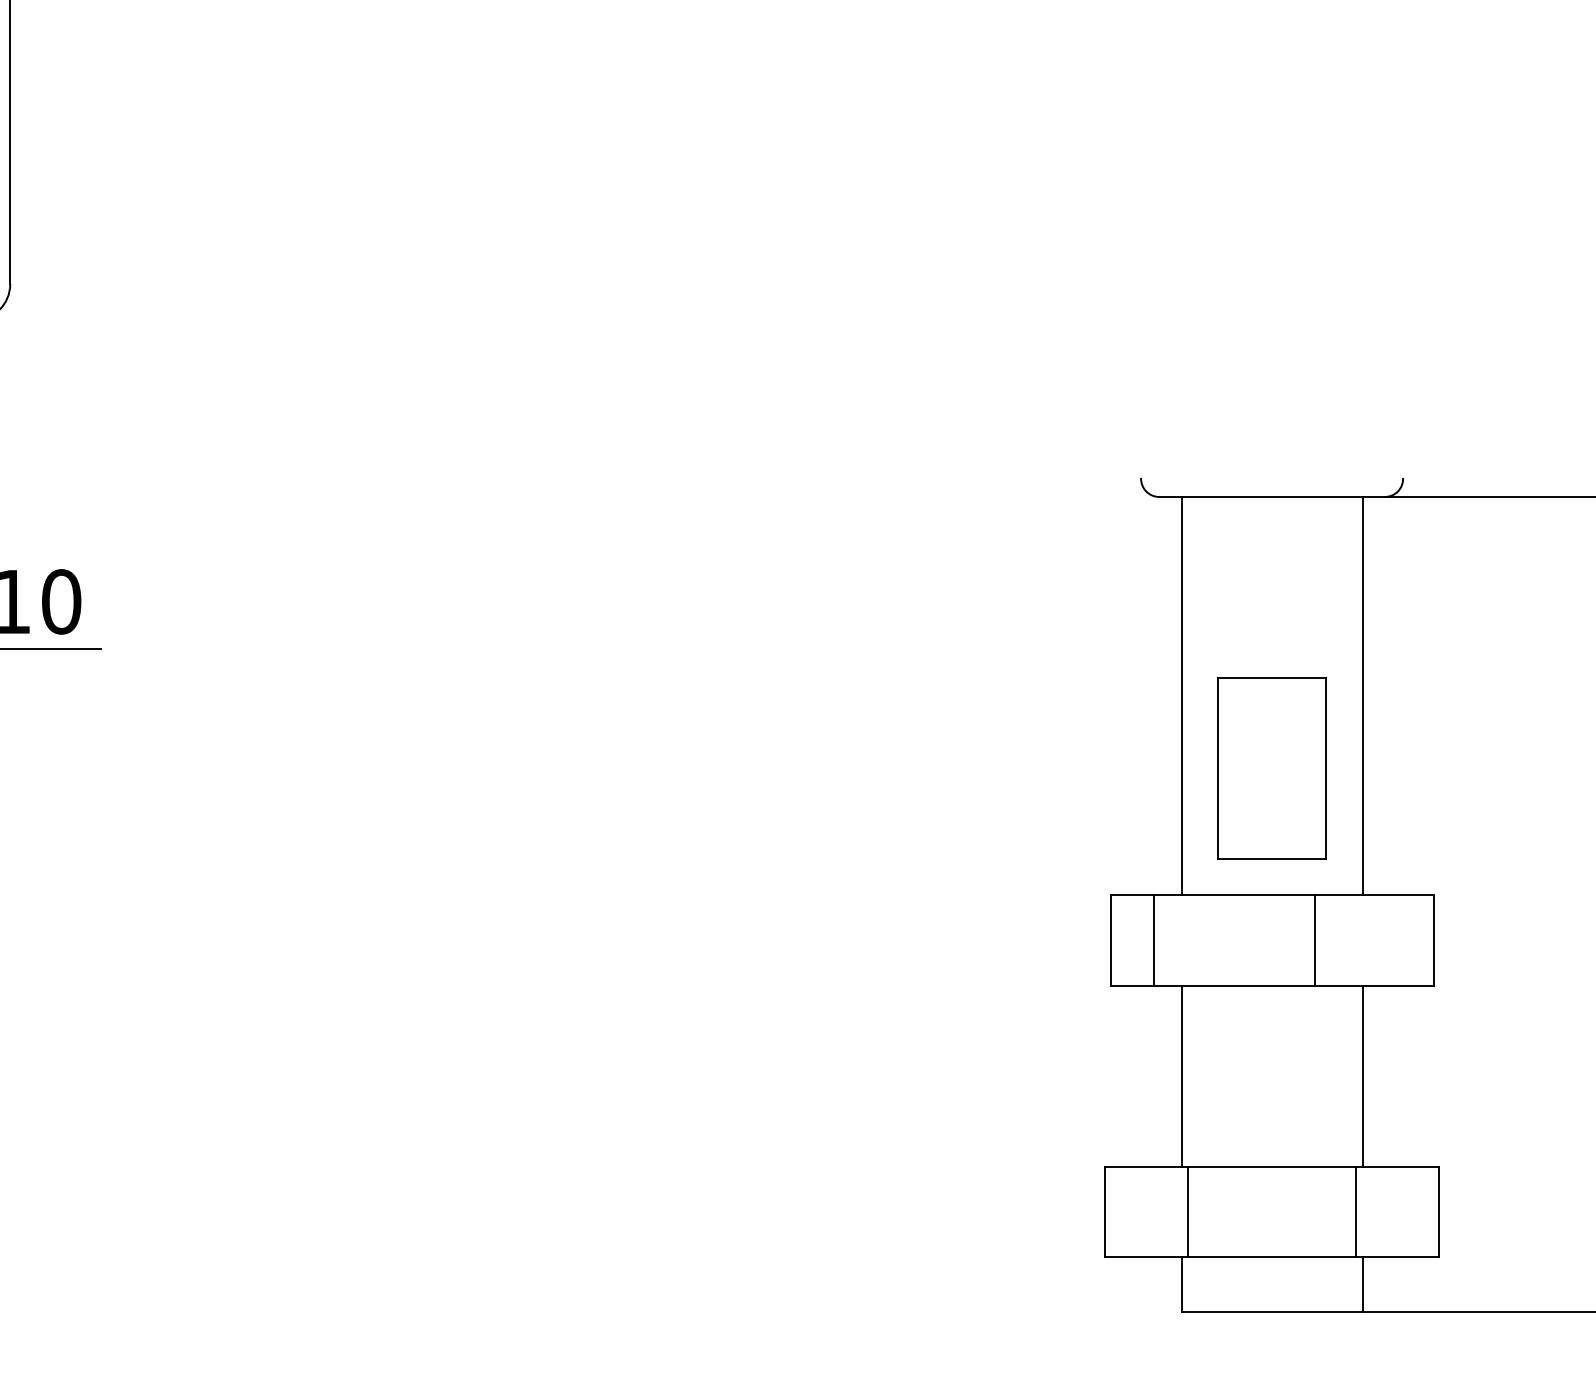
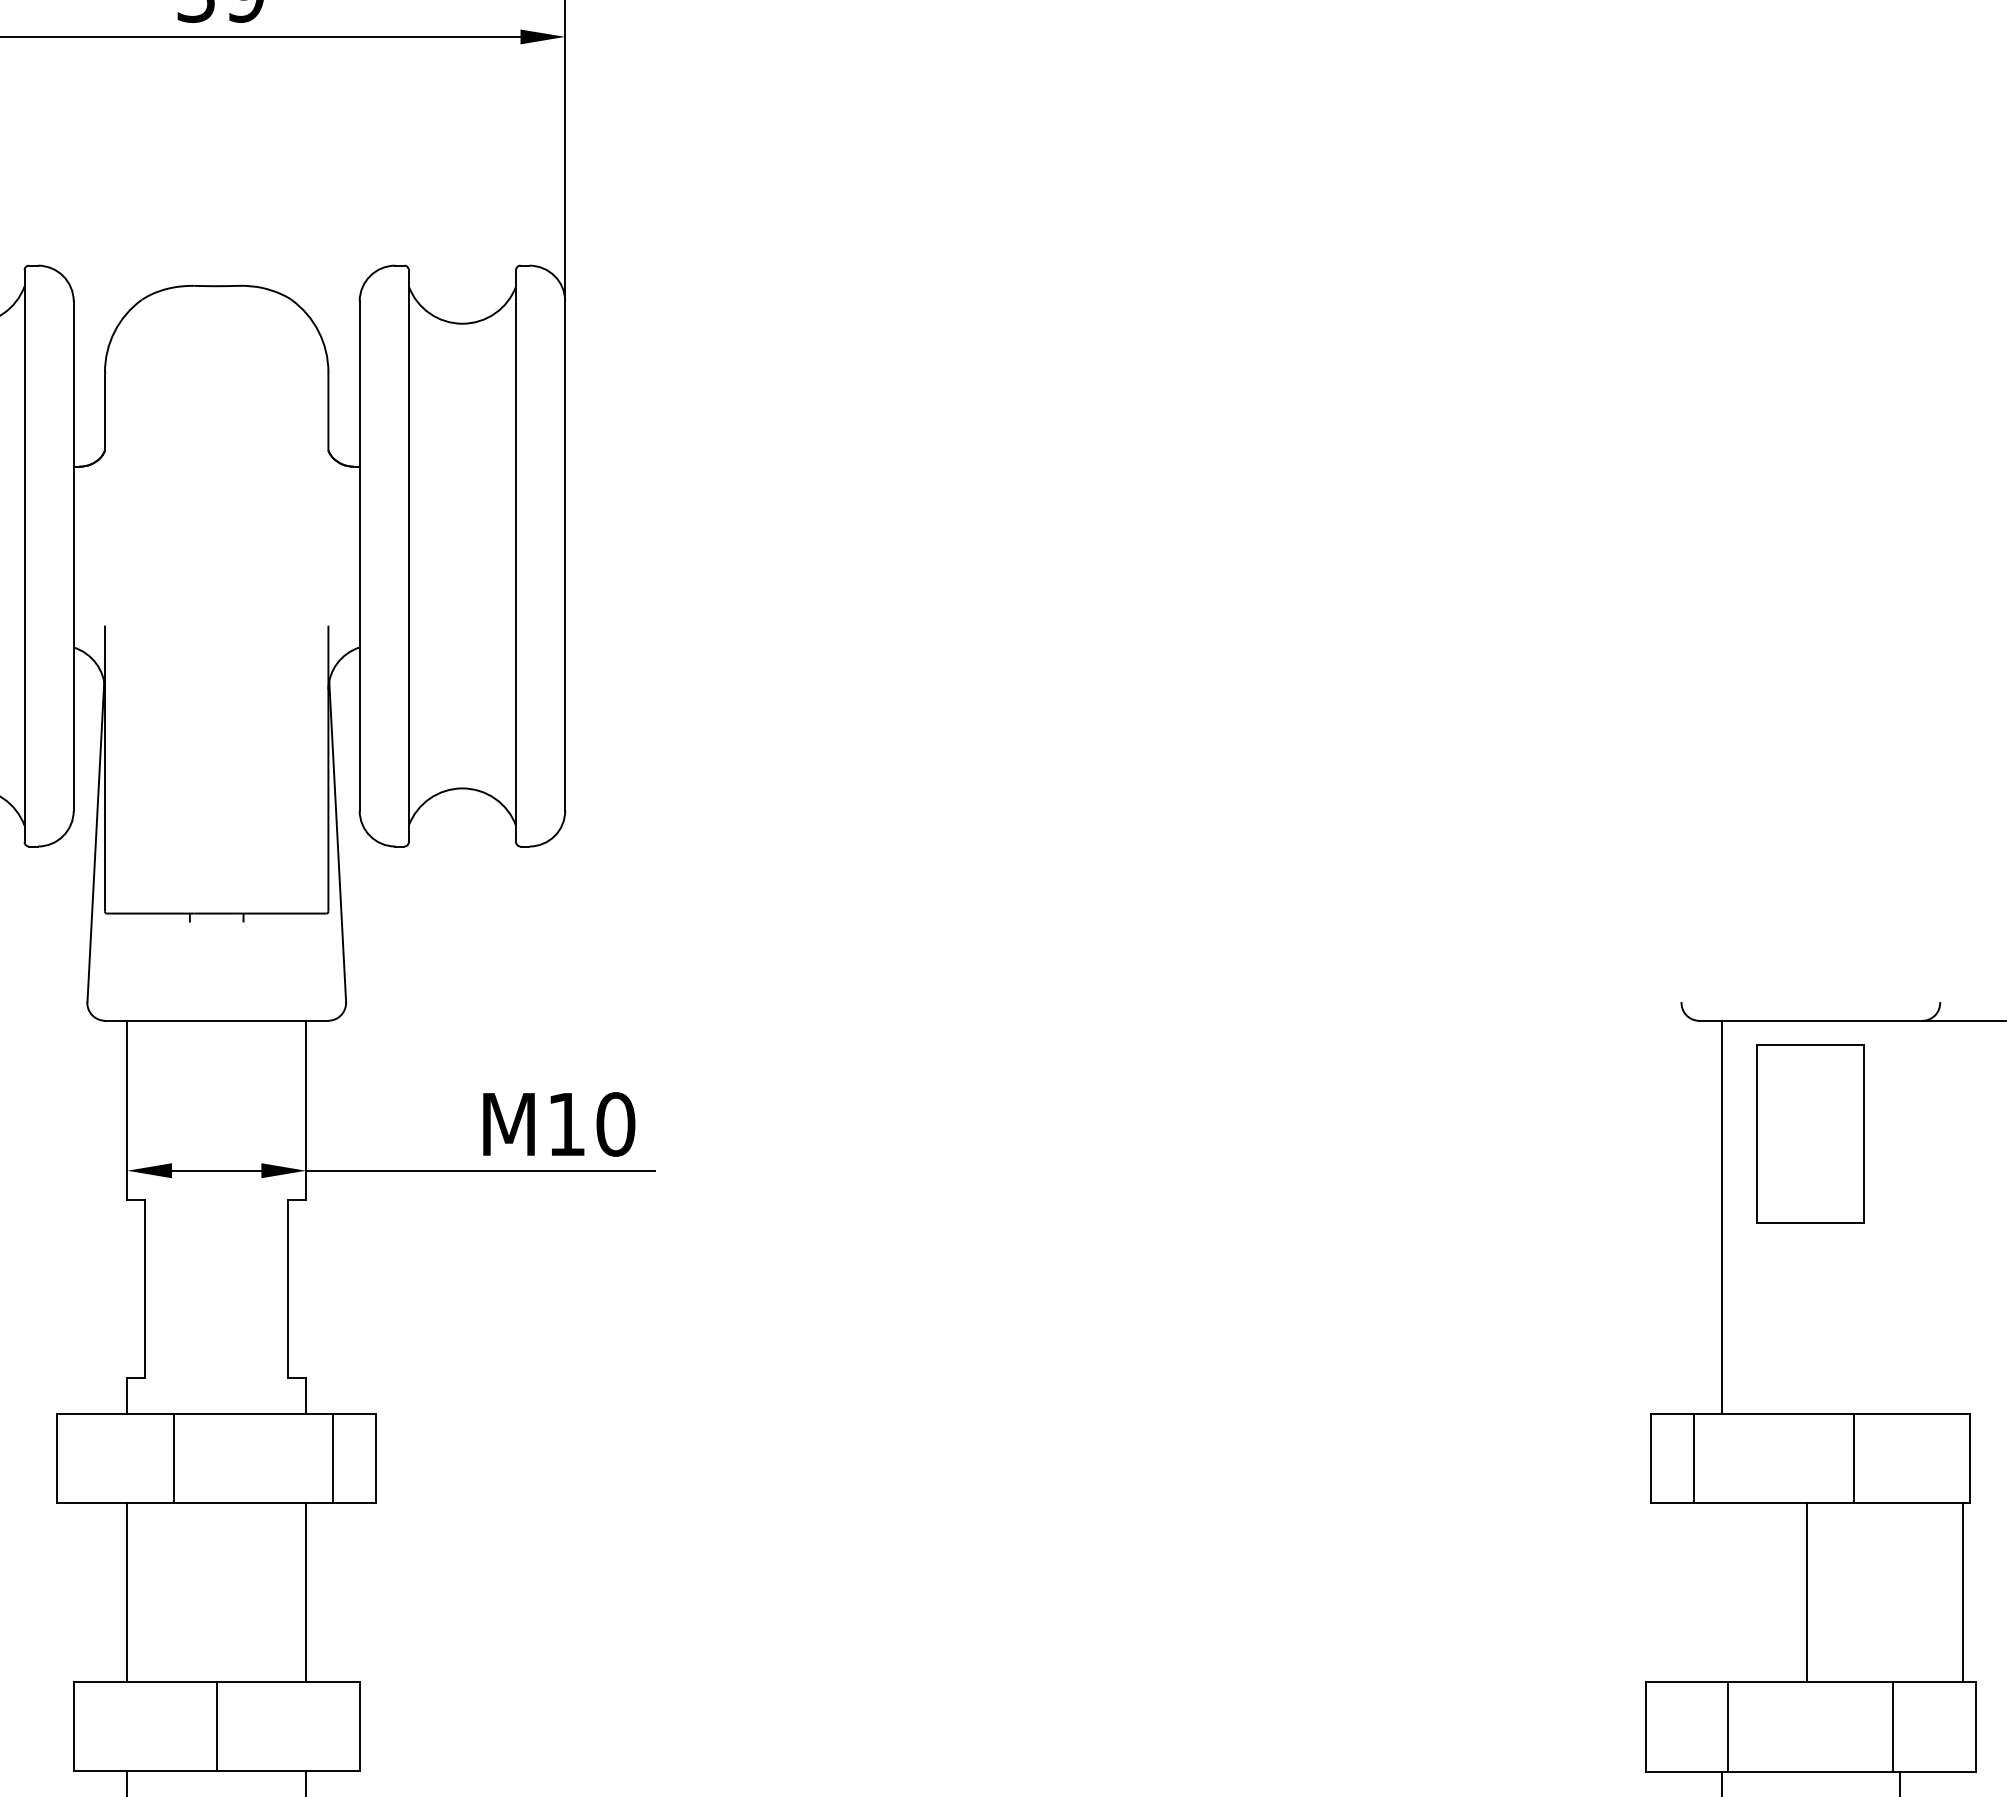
line: (1362, 696) -> (1900, 1217), removed
part: (1271, 768) -> (1810, 1133), moved
line: (1181, 1076) -> (1806, 1592), moved
line: (1362, 1076) -> (1963, 1592), moved

